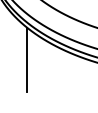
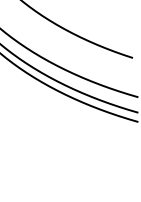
line: (27, 59) -> (5, 113), removed

